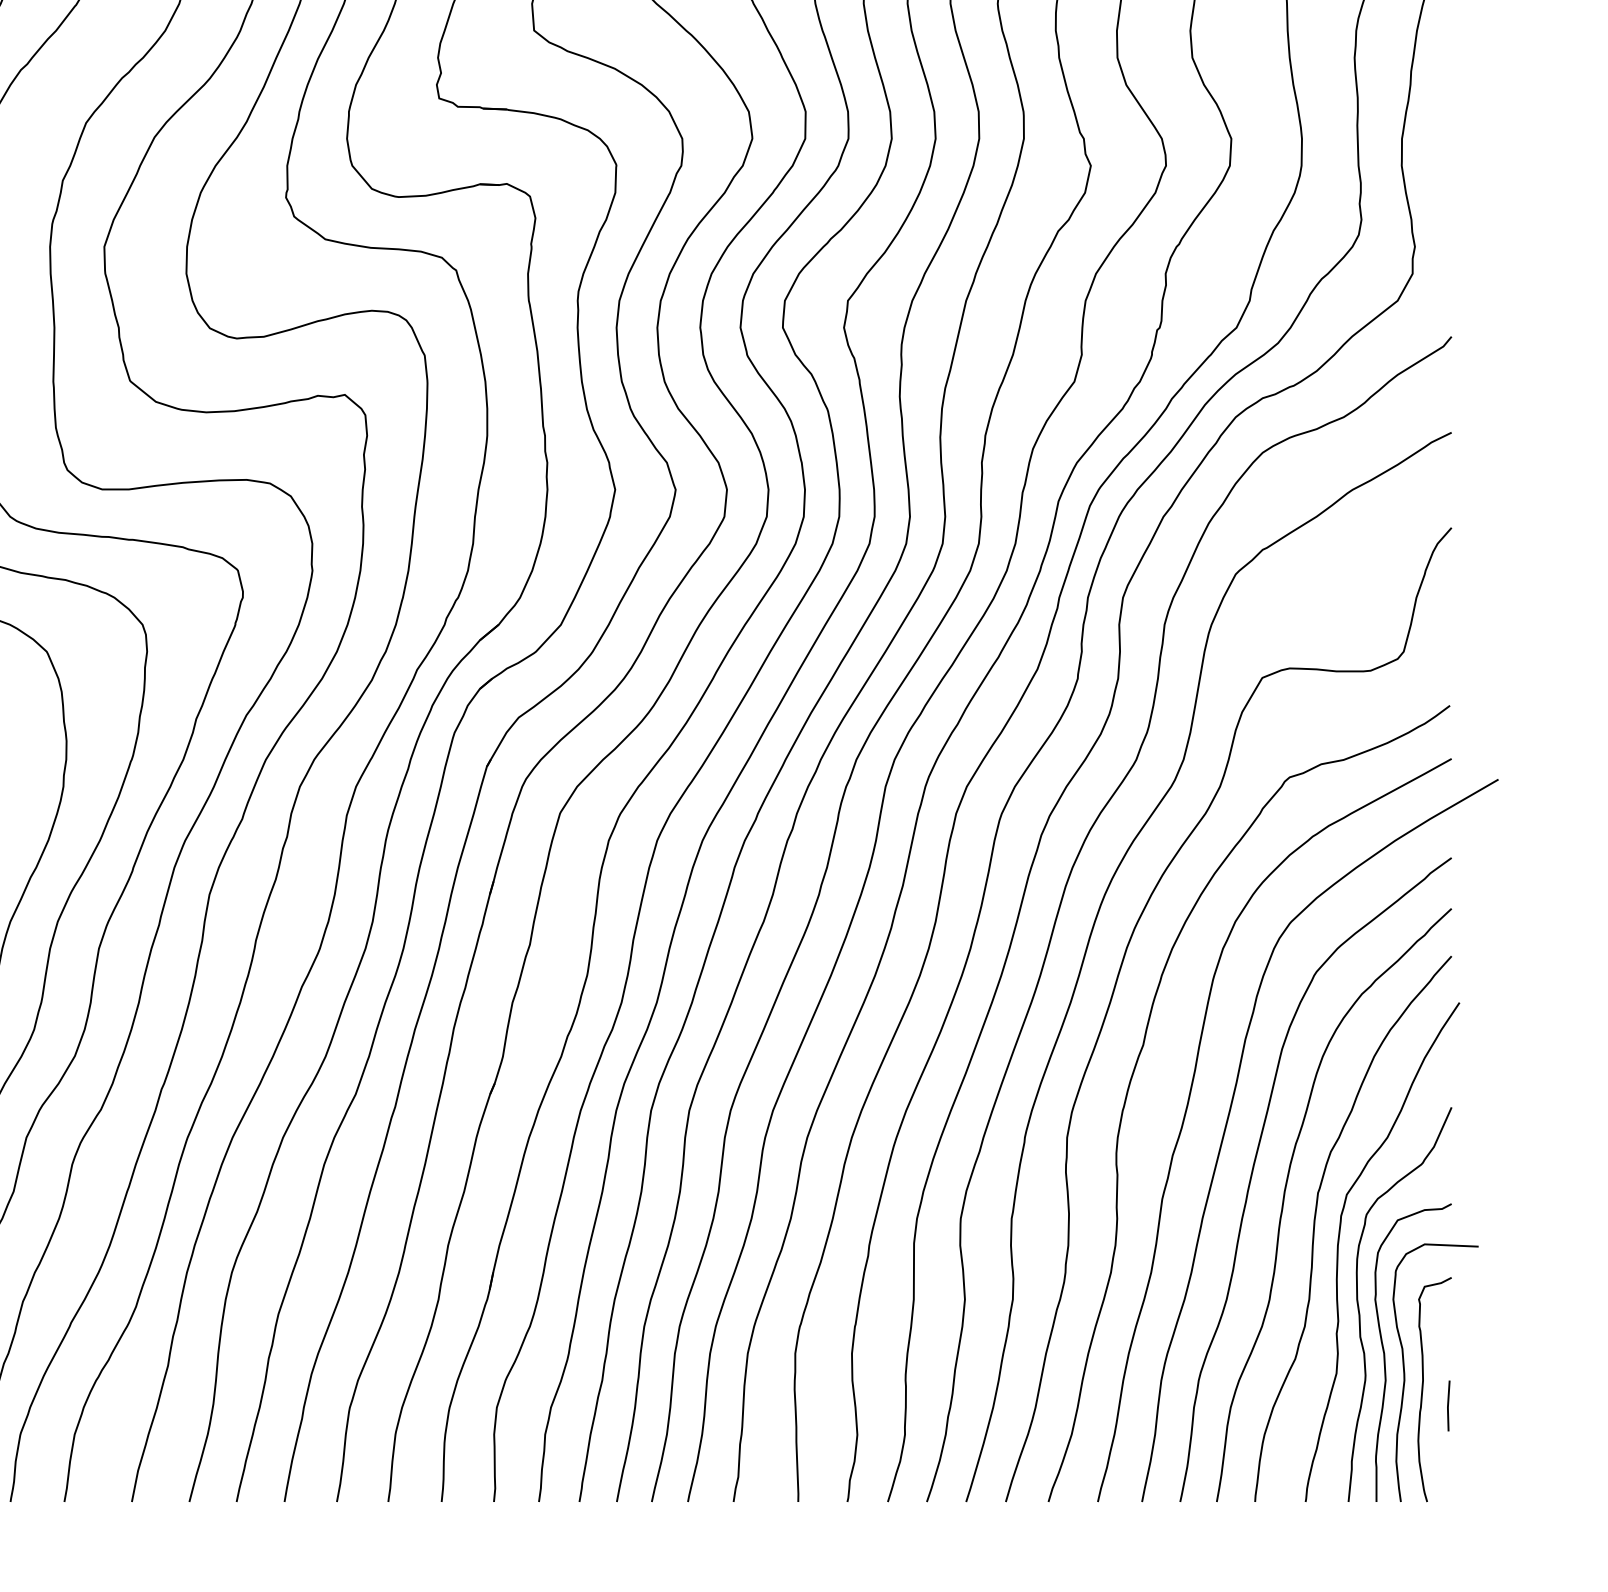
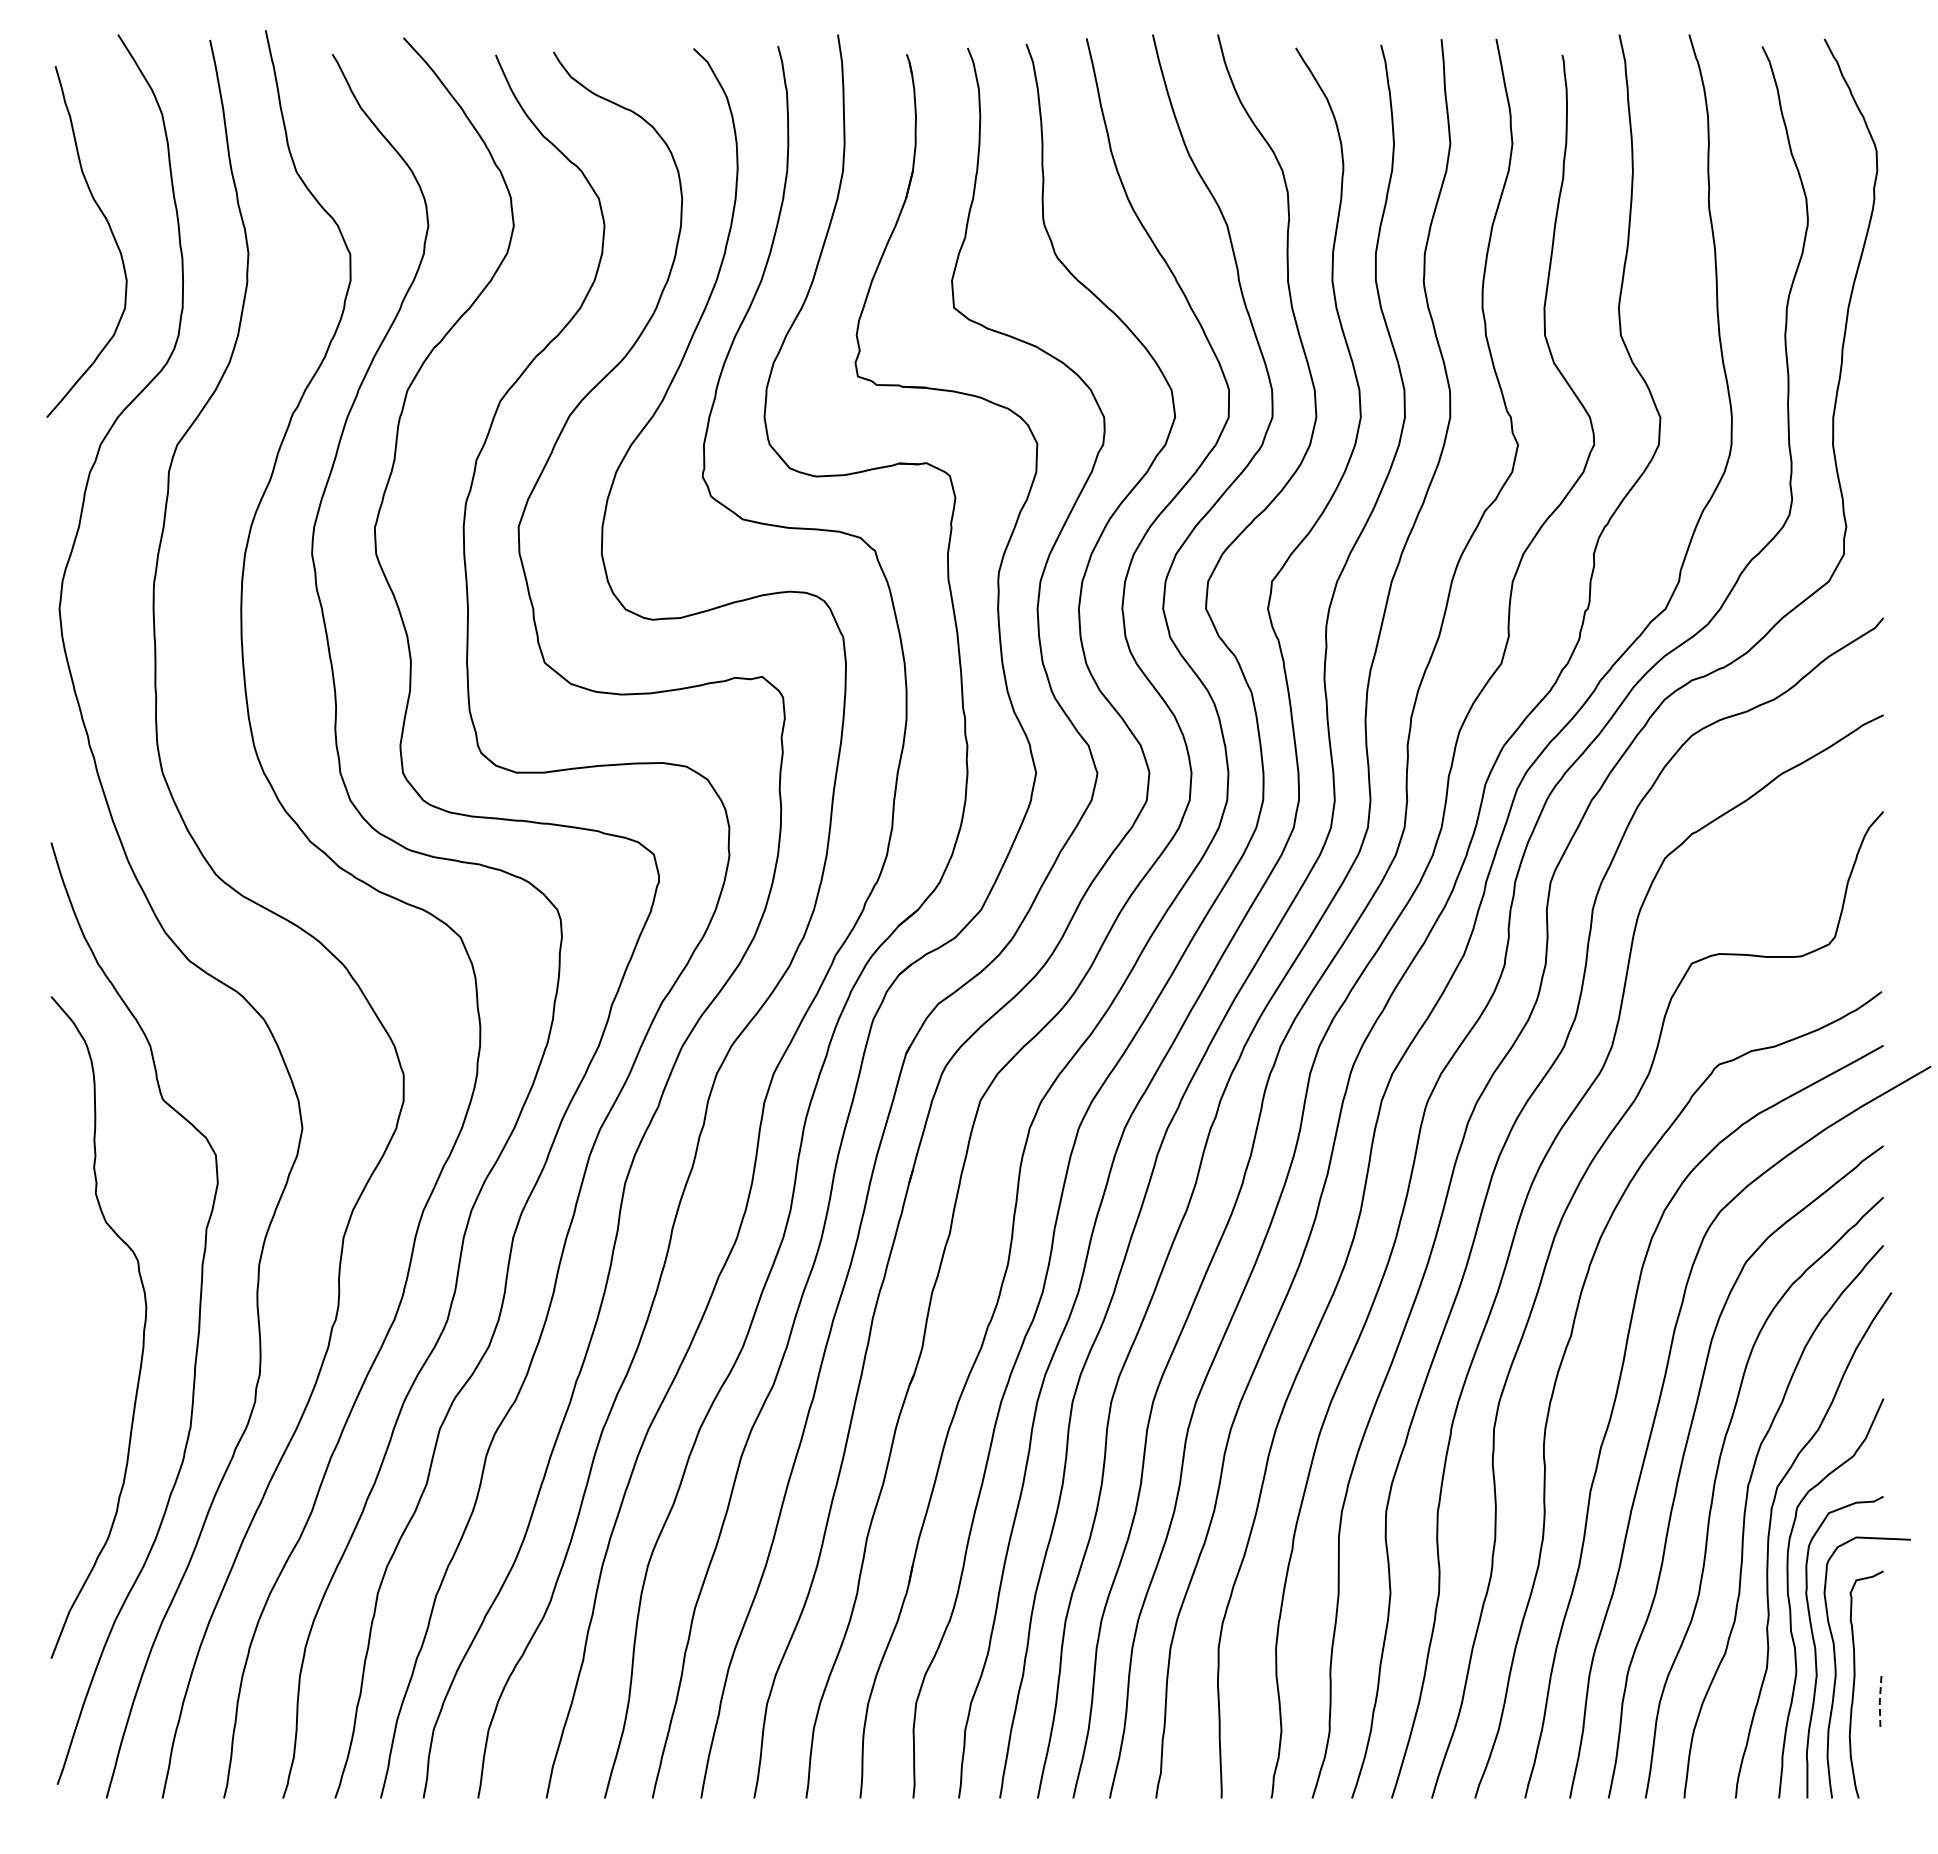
line: (1447, 1406) -> (1879, 1701), solid -> dashed

